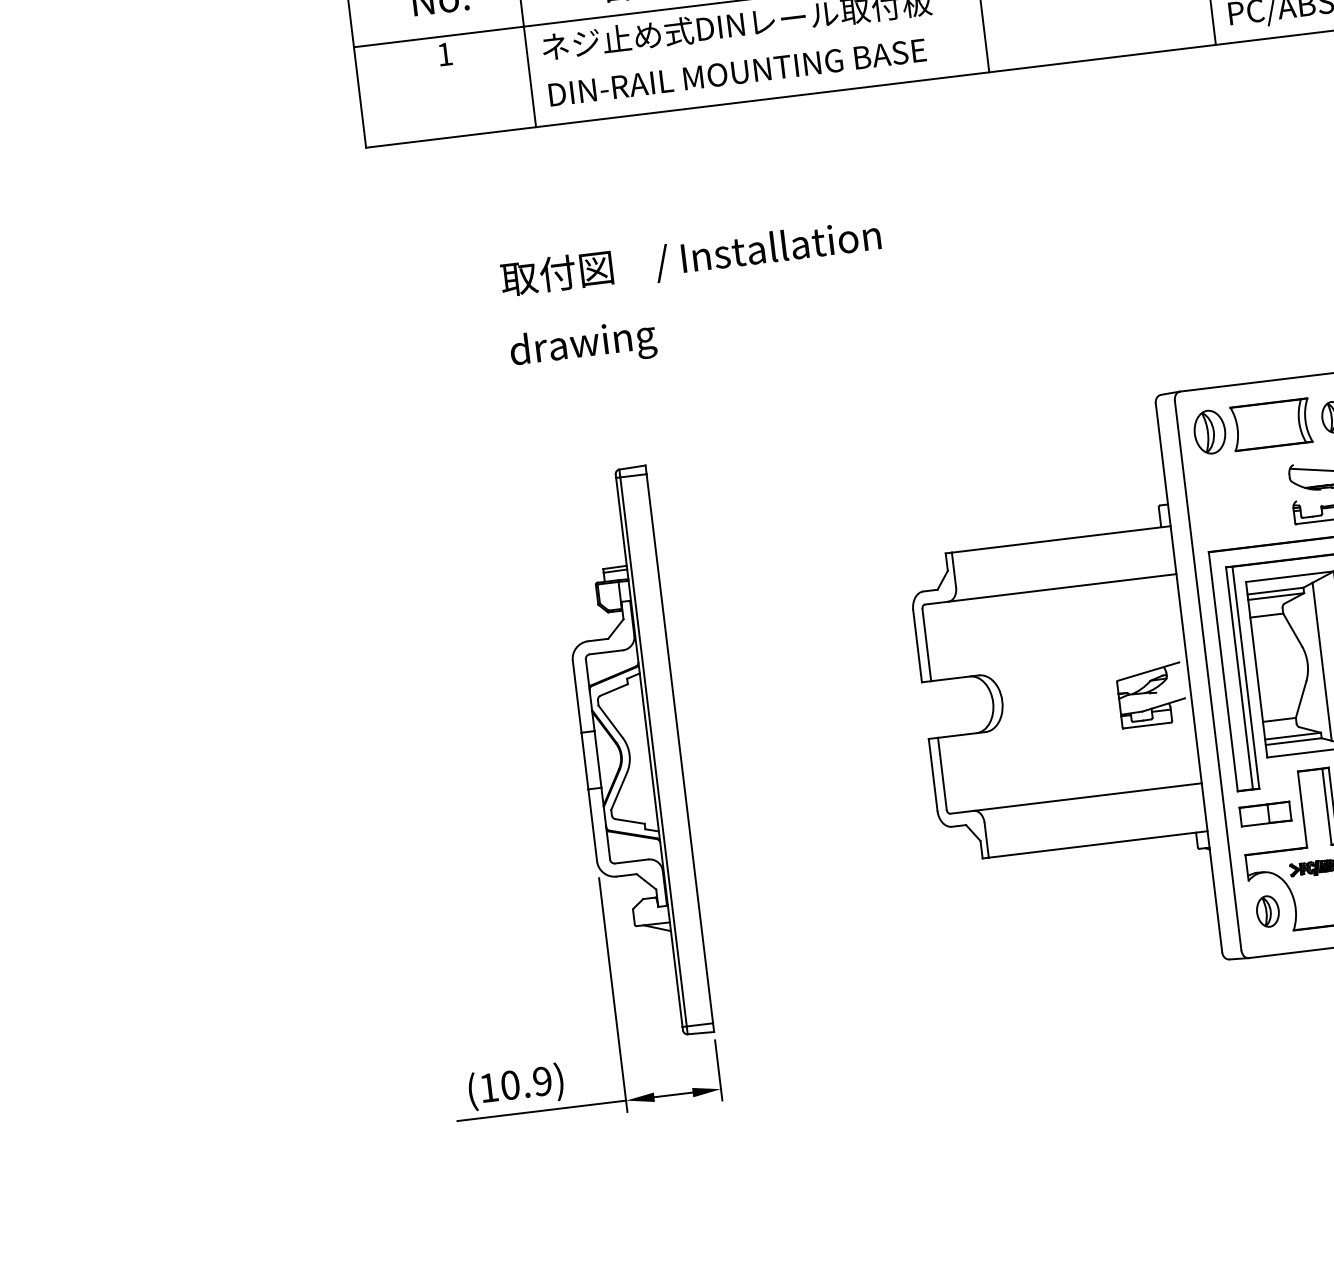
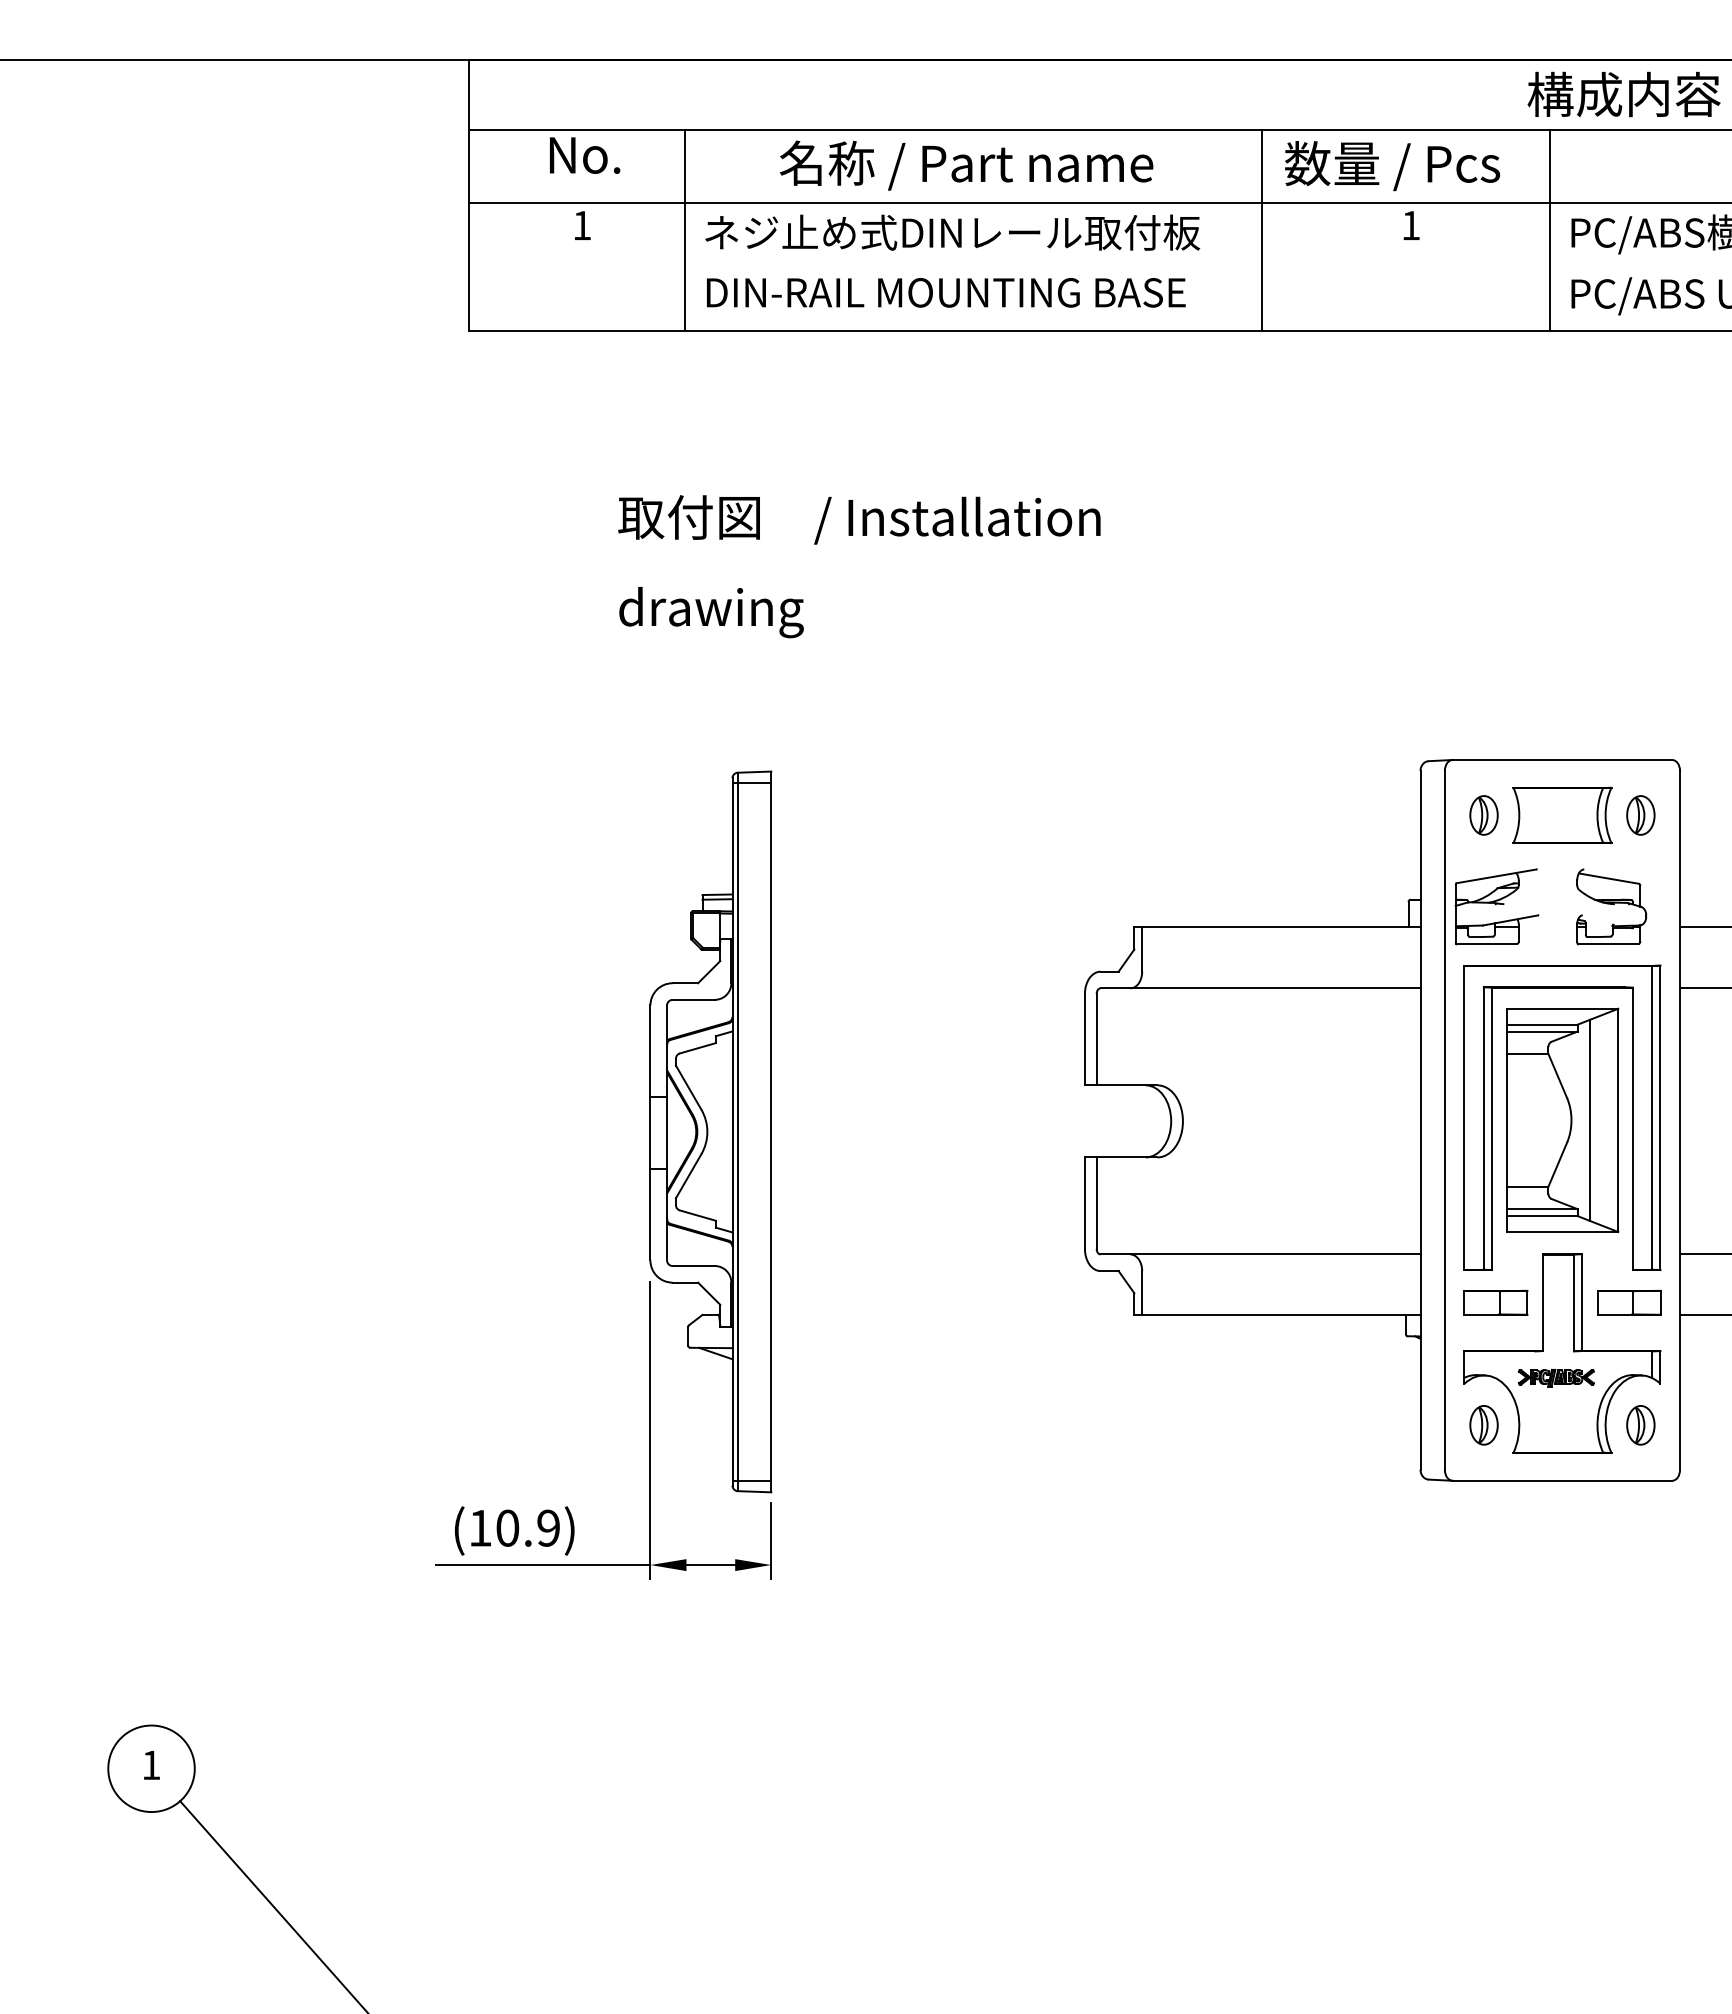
part: (1209, 432) -> (1483, 815), size x0.71
part: (1151, 695) -> (1496, 906), moved

